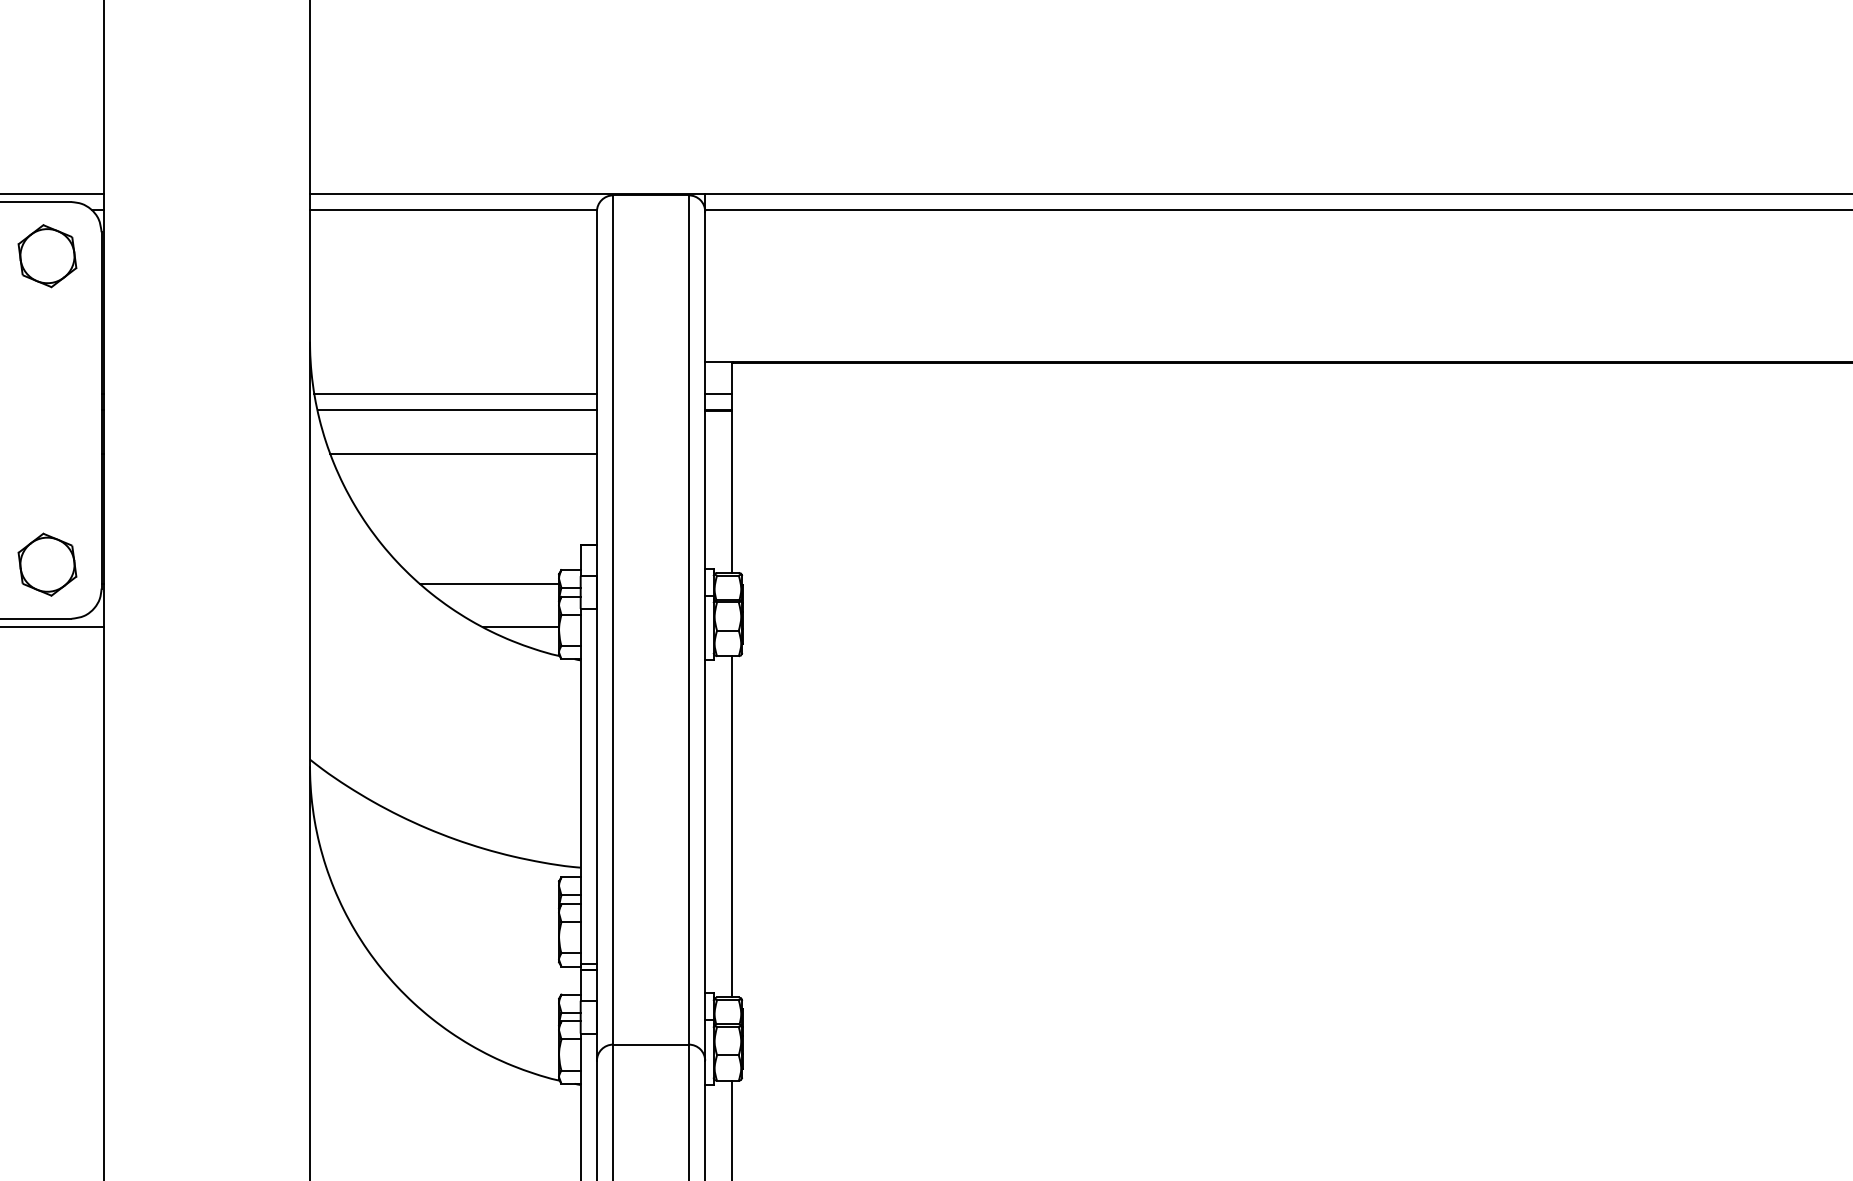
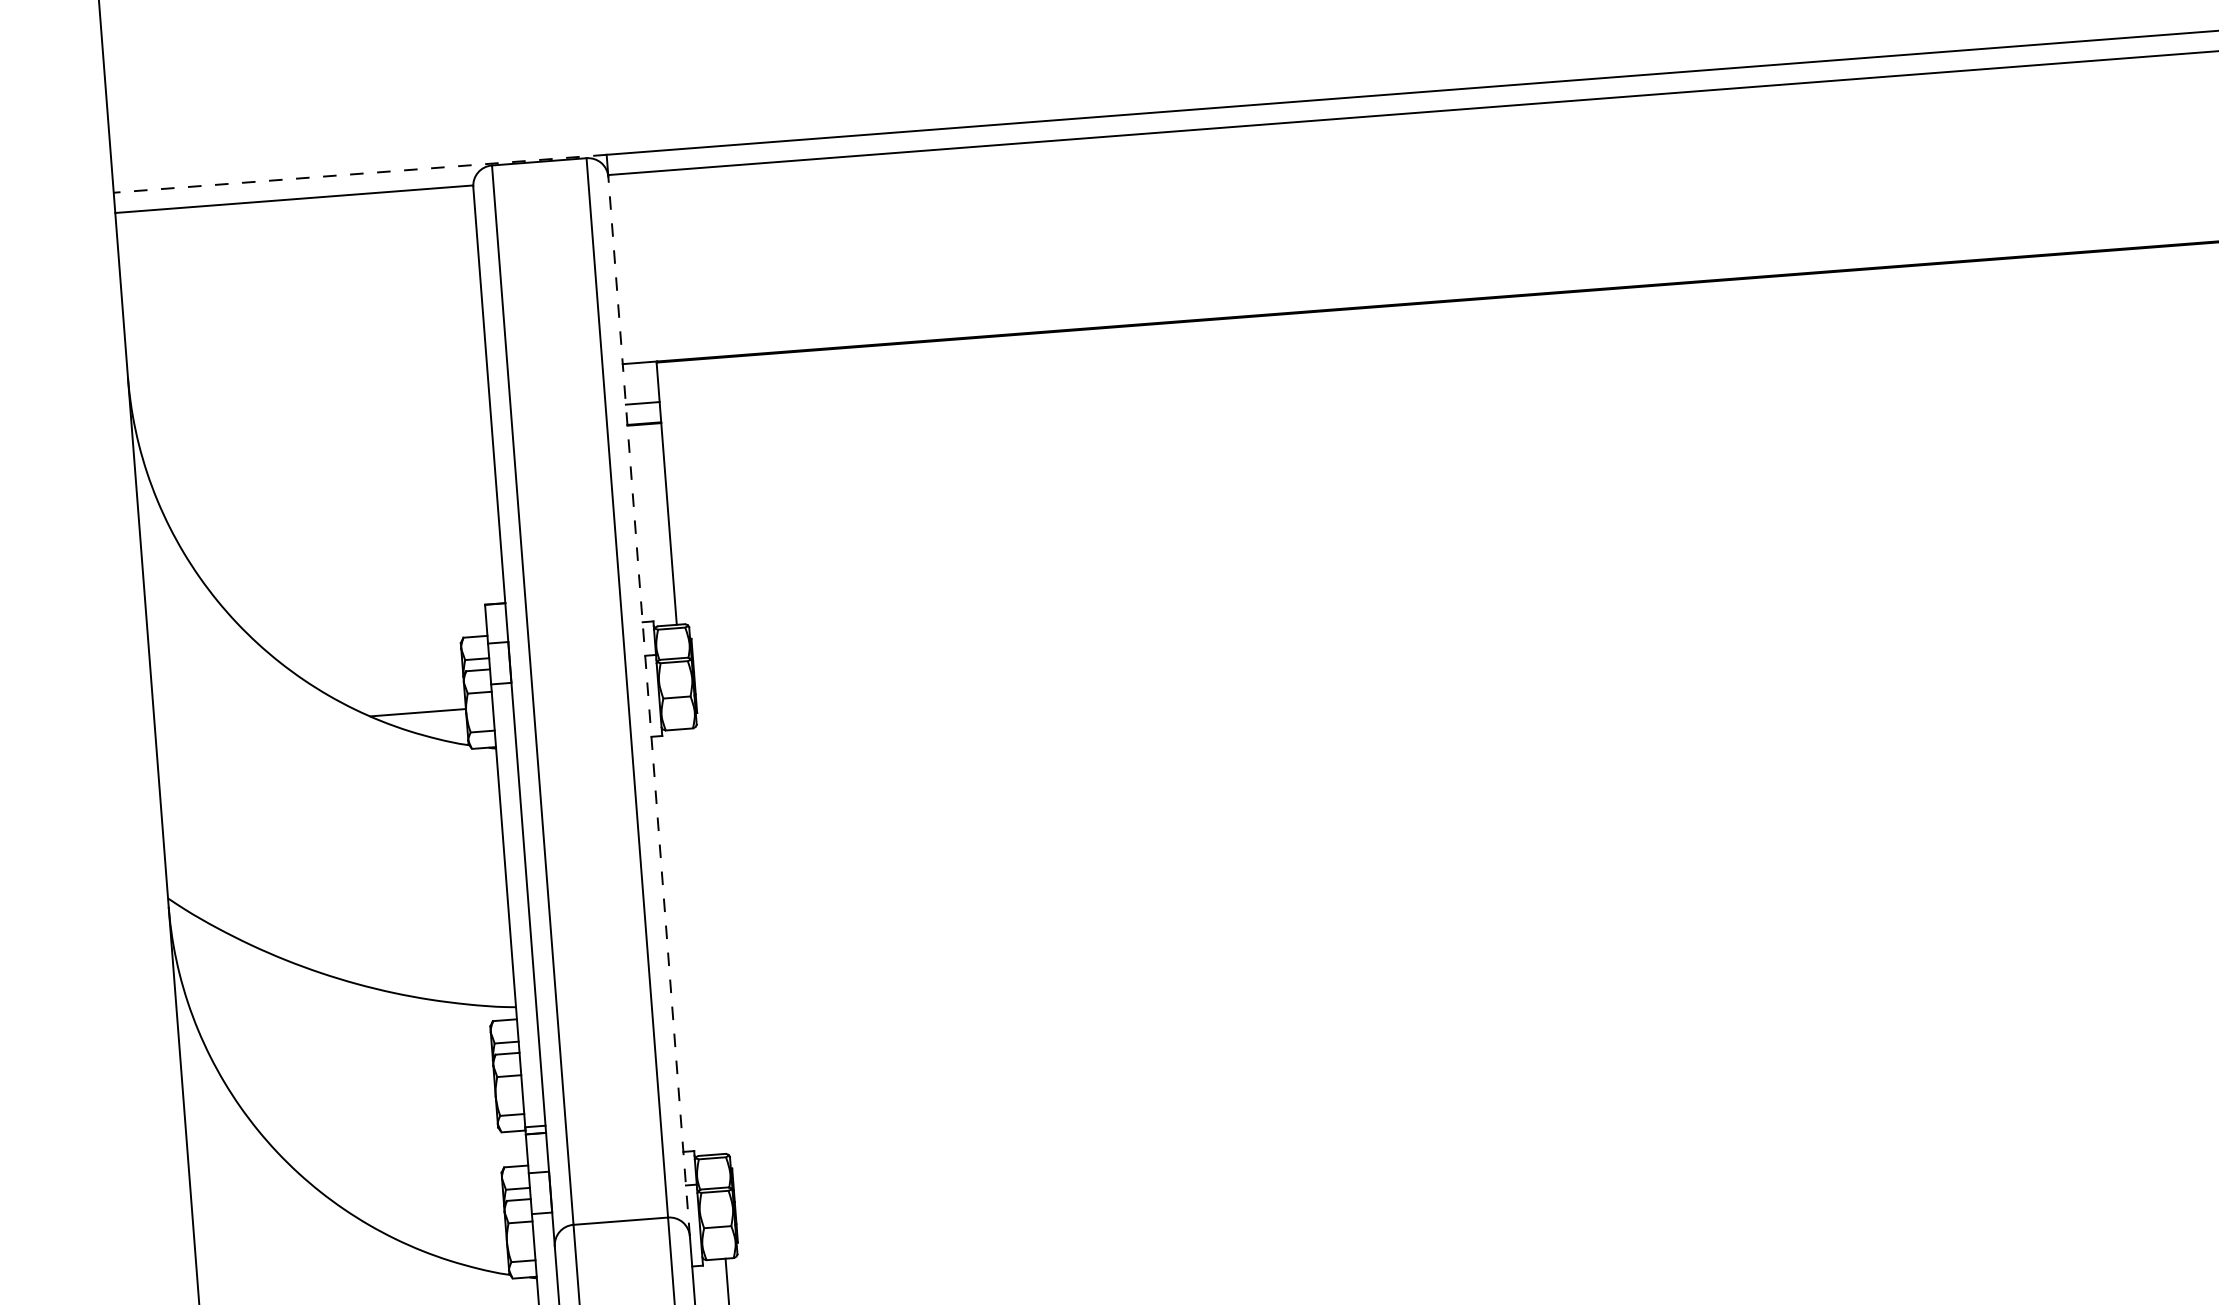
line: (507, 193) -> (360, 173), solid -> dashed
line: (455, 394) -> (314, 428), removed
line: (456, 410) -> (317, 448), removed
line: (463, 453) -> (330, 501), removed
line: (489, 583) -> (375, 661), removed
line: (705, 636) -> (649, 706), solid -> dashed
line: (732, 826) -> (701, 941), removed

